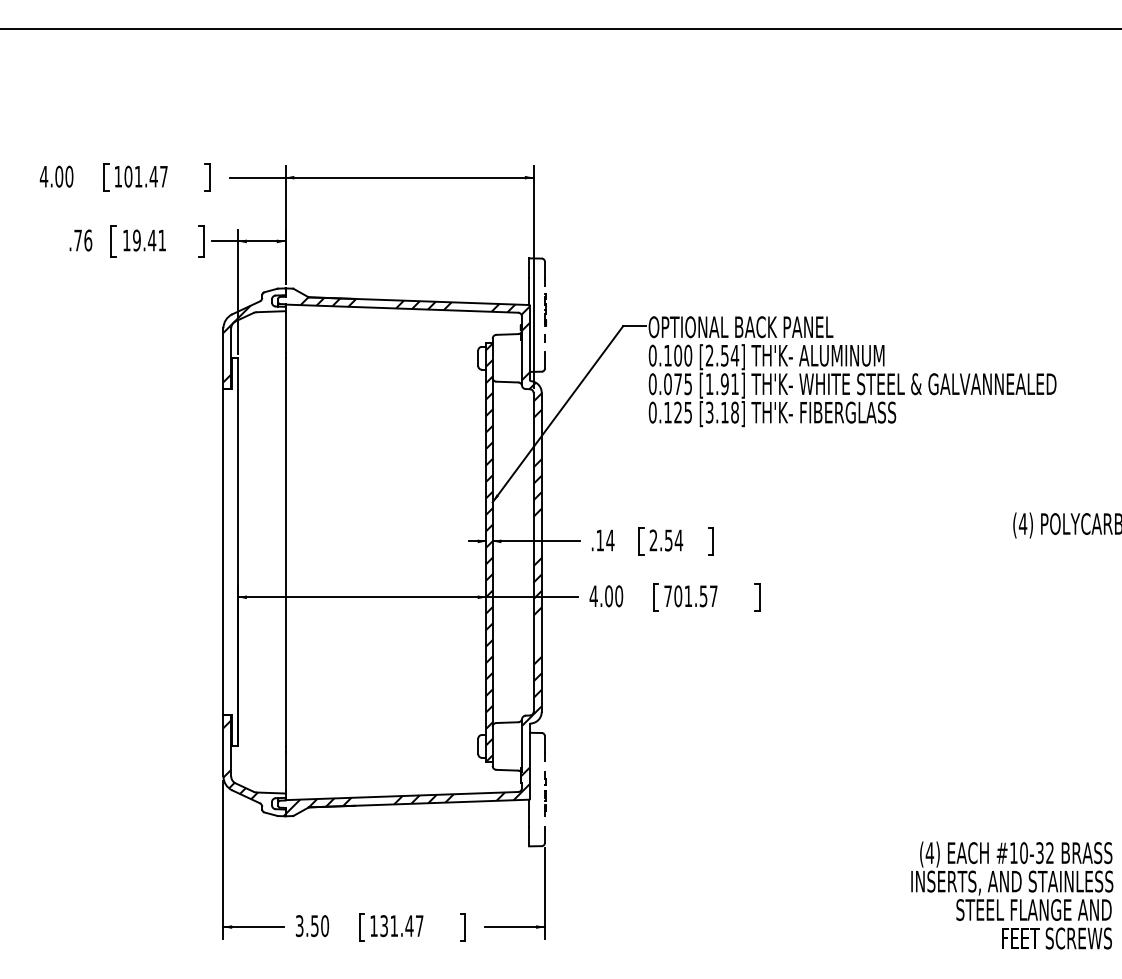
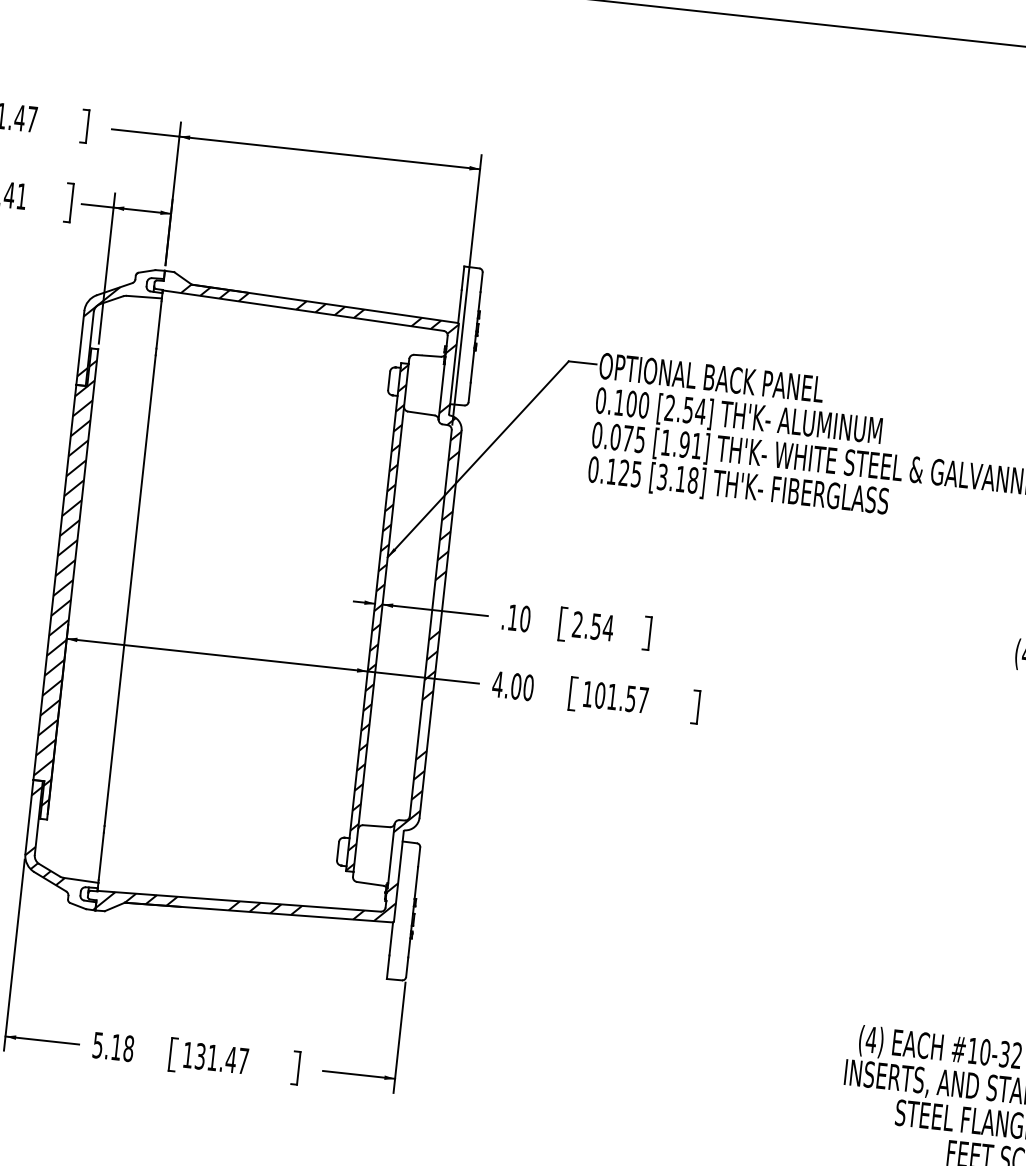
line: (544, 315) -> (475, 337), dashed -> solid
text: (610, 540) -> (525, 619), .14 -> .10
hatch: (230, 556) -> (62, 588), added
text: (667, 595) -> (587, 693), 701.57 -> 101.57
line: (544, 790) -> (412, 913), dashed -> solid
text: (312, 926) -> (113, 1047), 3.50 -> 5.18

